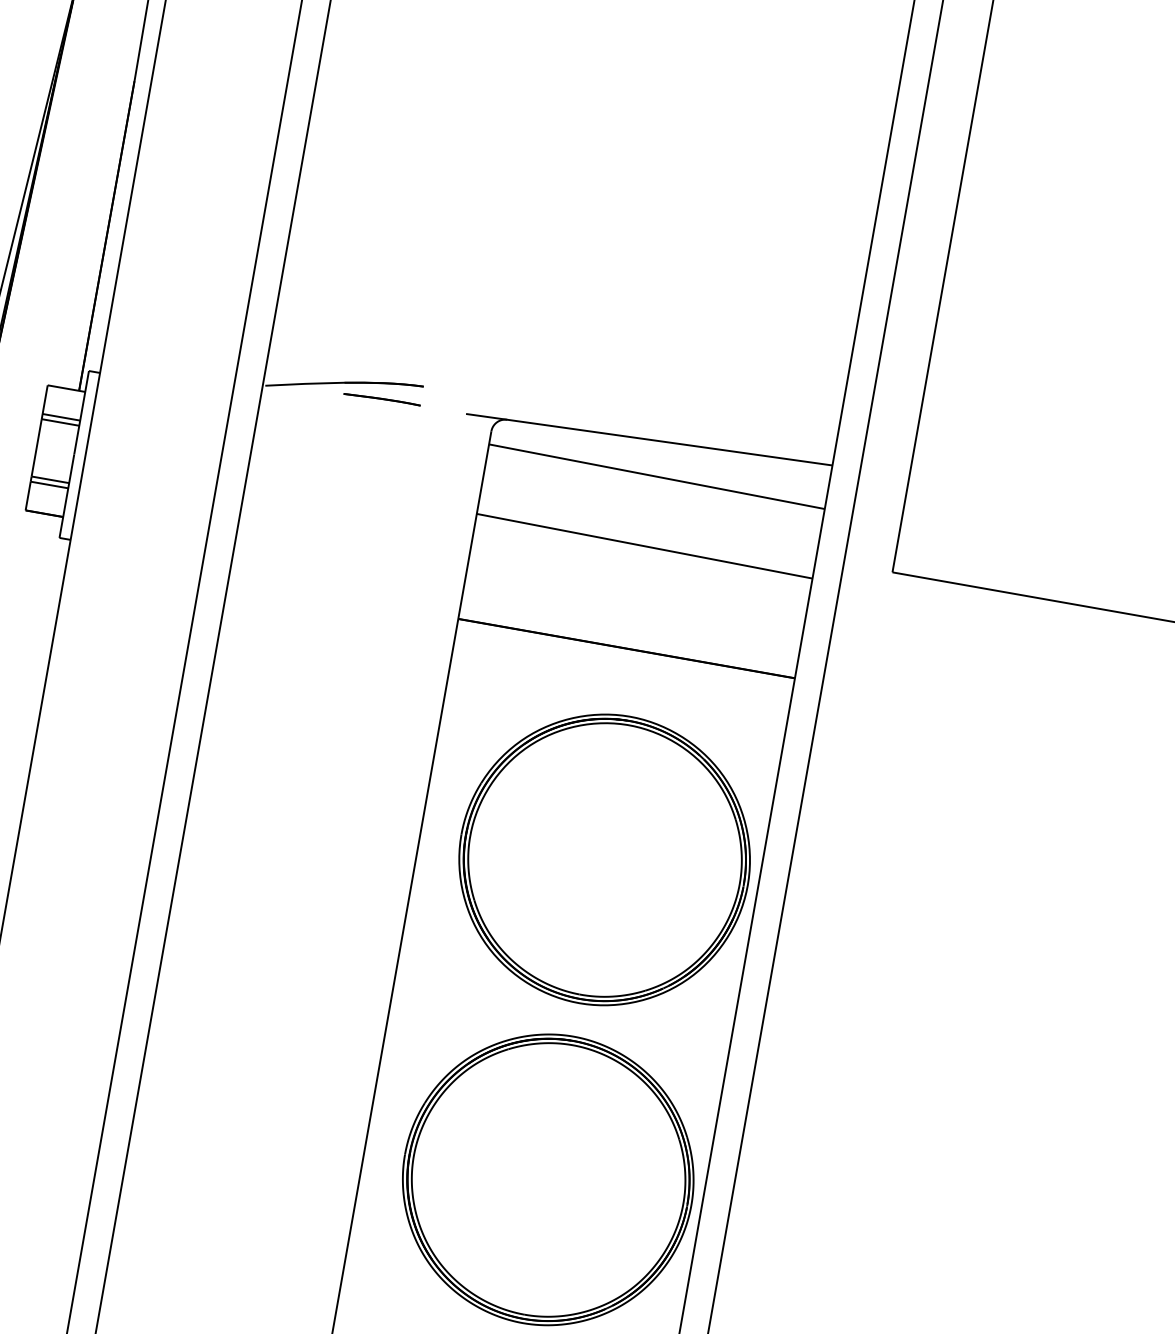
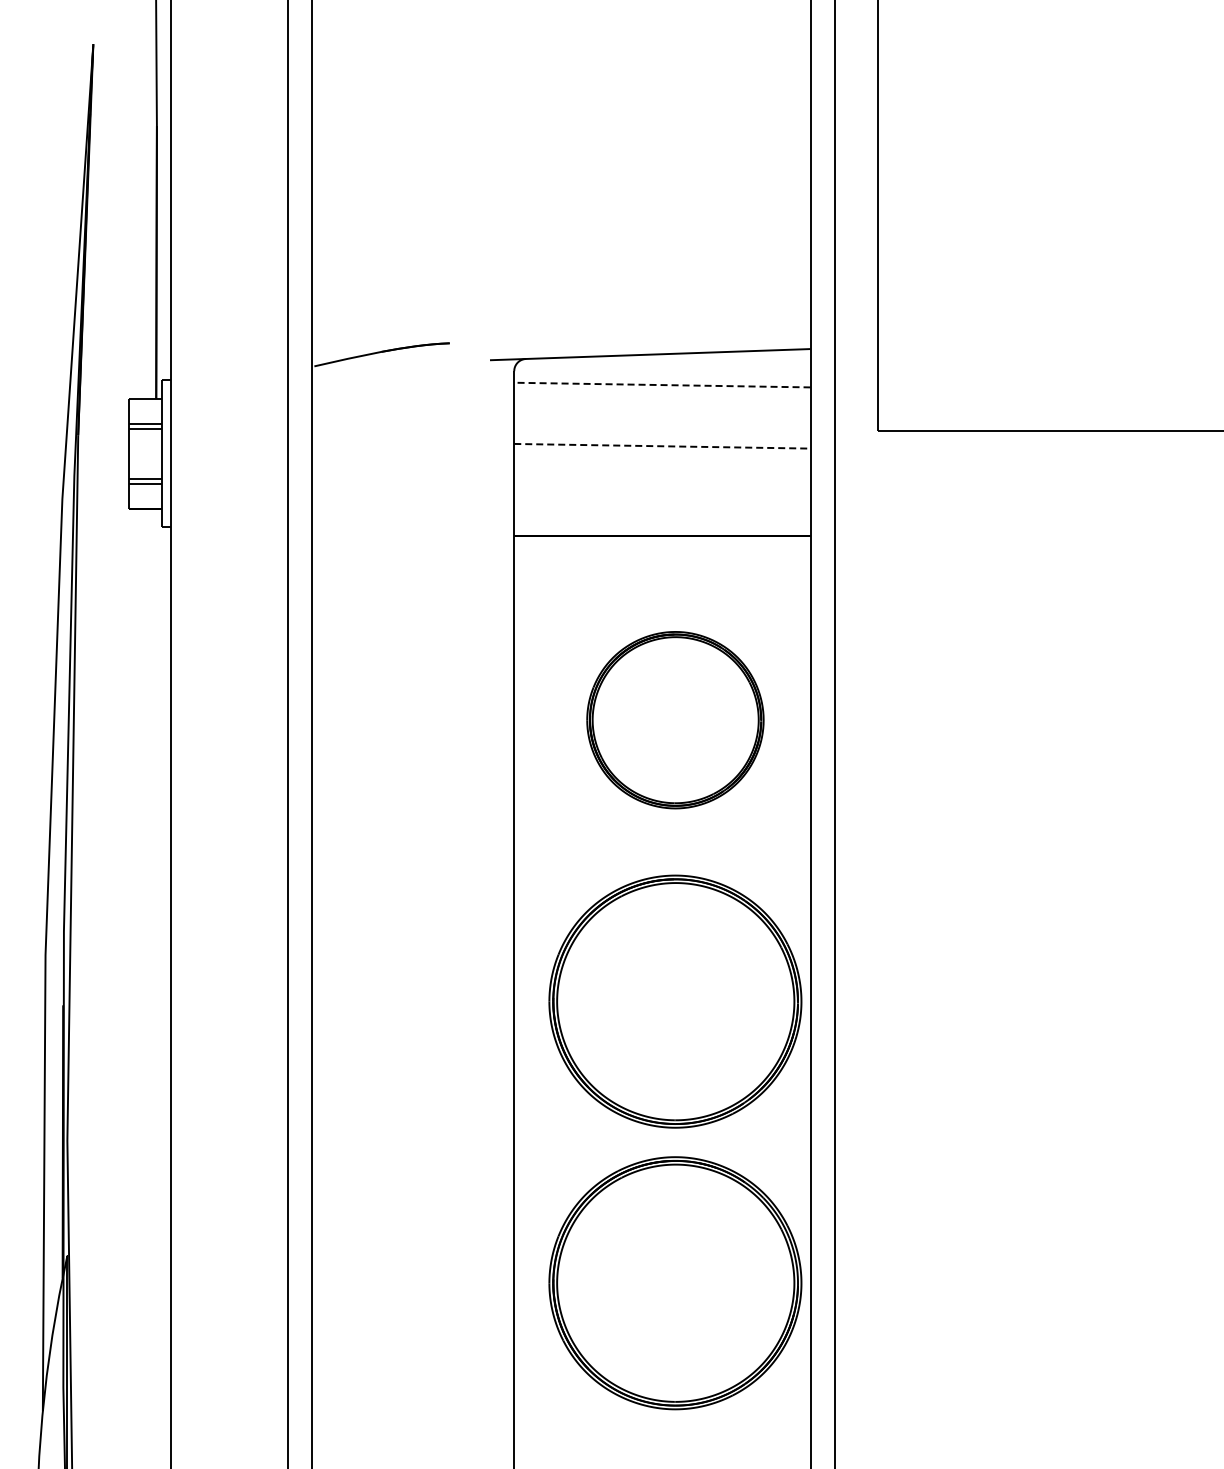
line: (381, 399) -> (415, 360), removed
line: (655, 477) -> (661, 385), solid -> dashed
line: (644, 546) -> (662, 446), solid -> dashed
part: (604, 860) -> (675, 720), size x0.7

